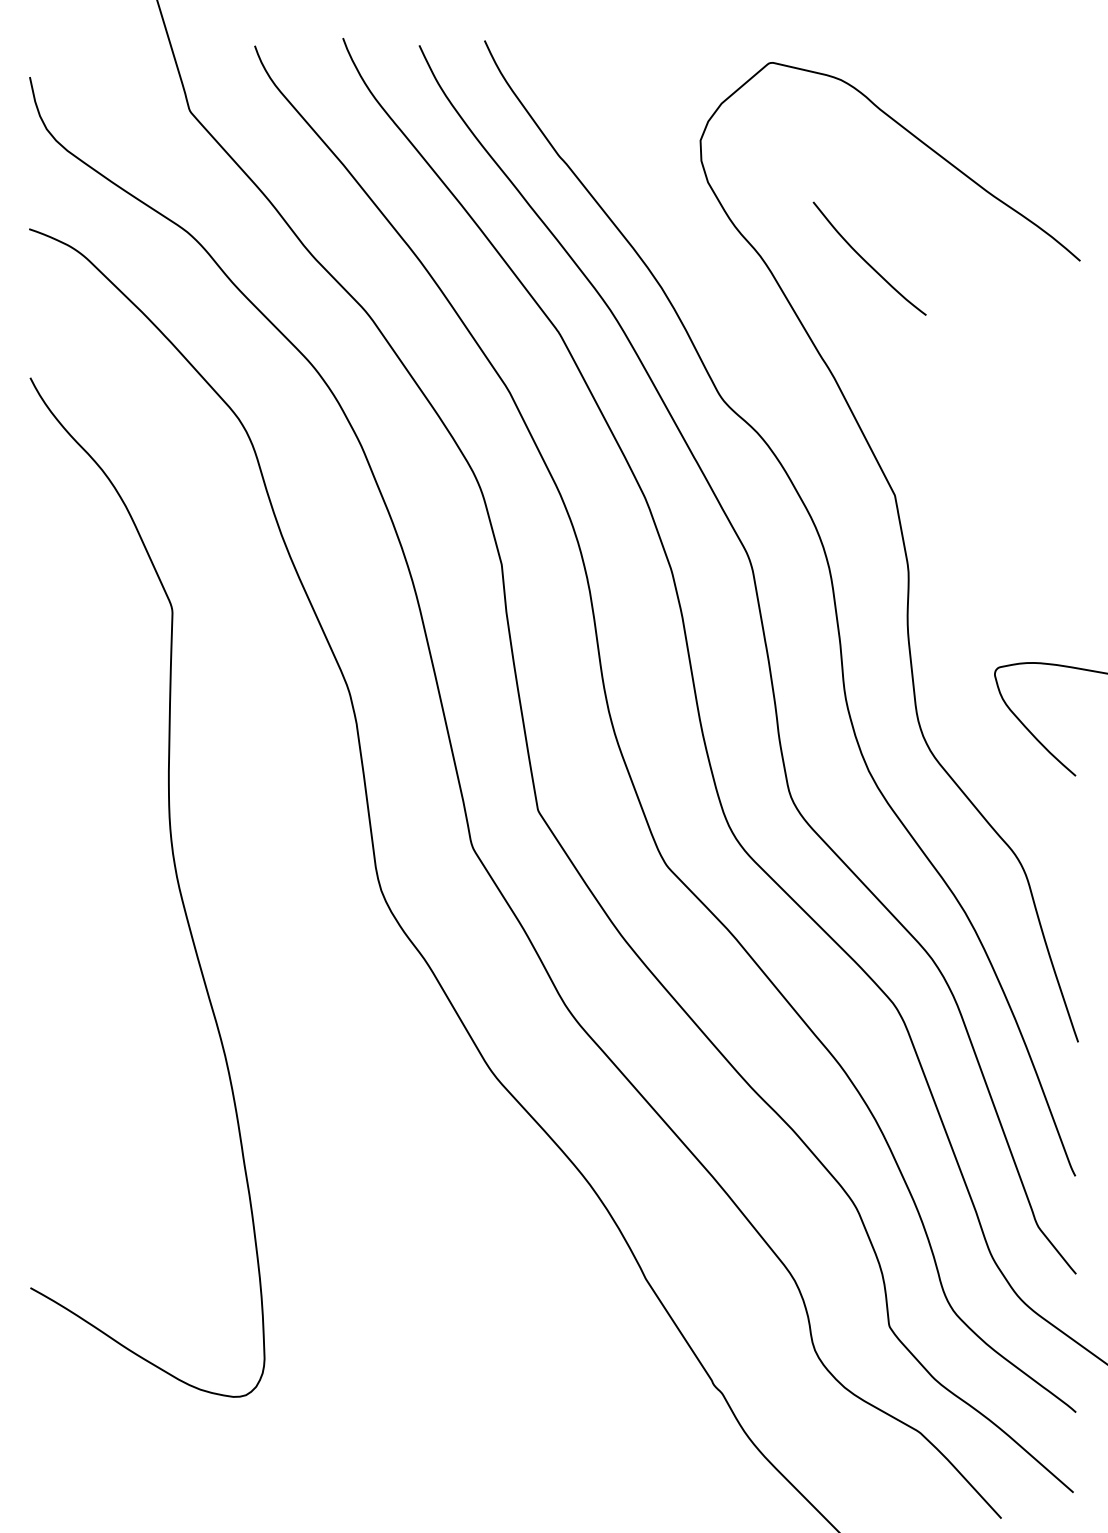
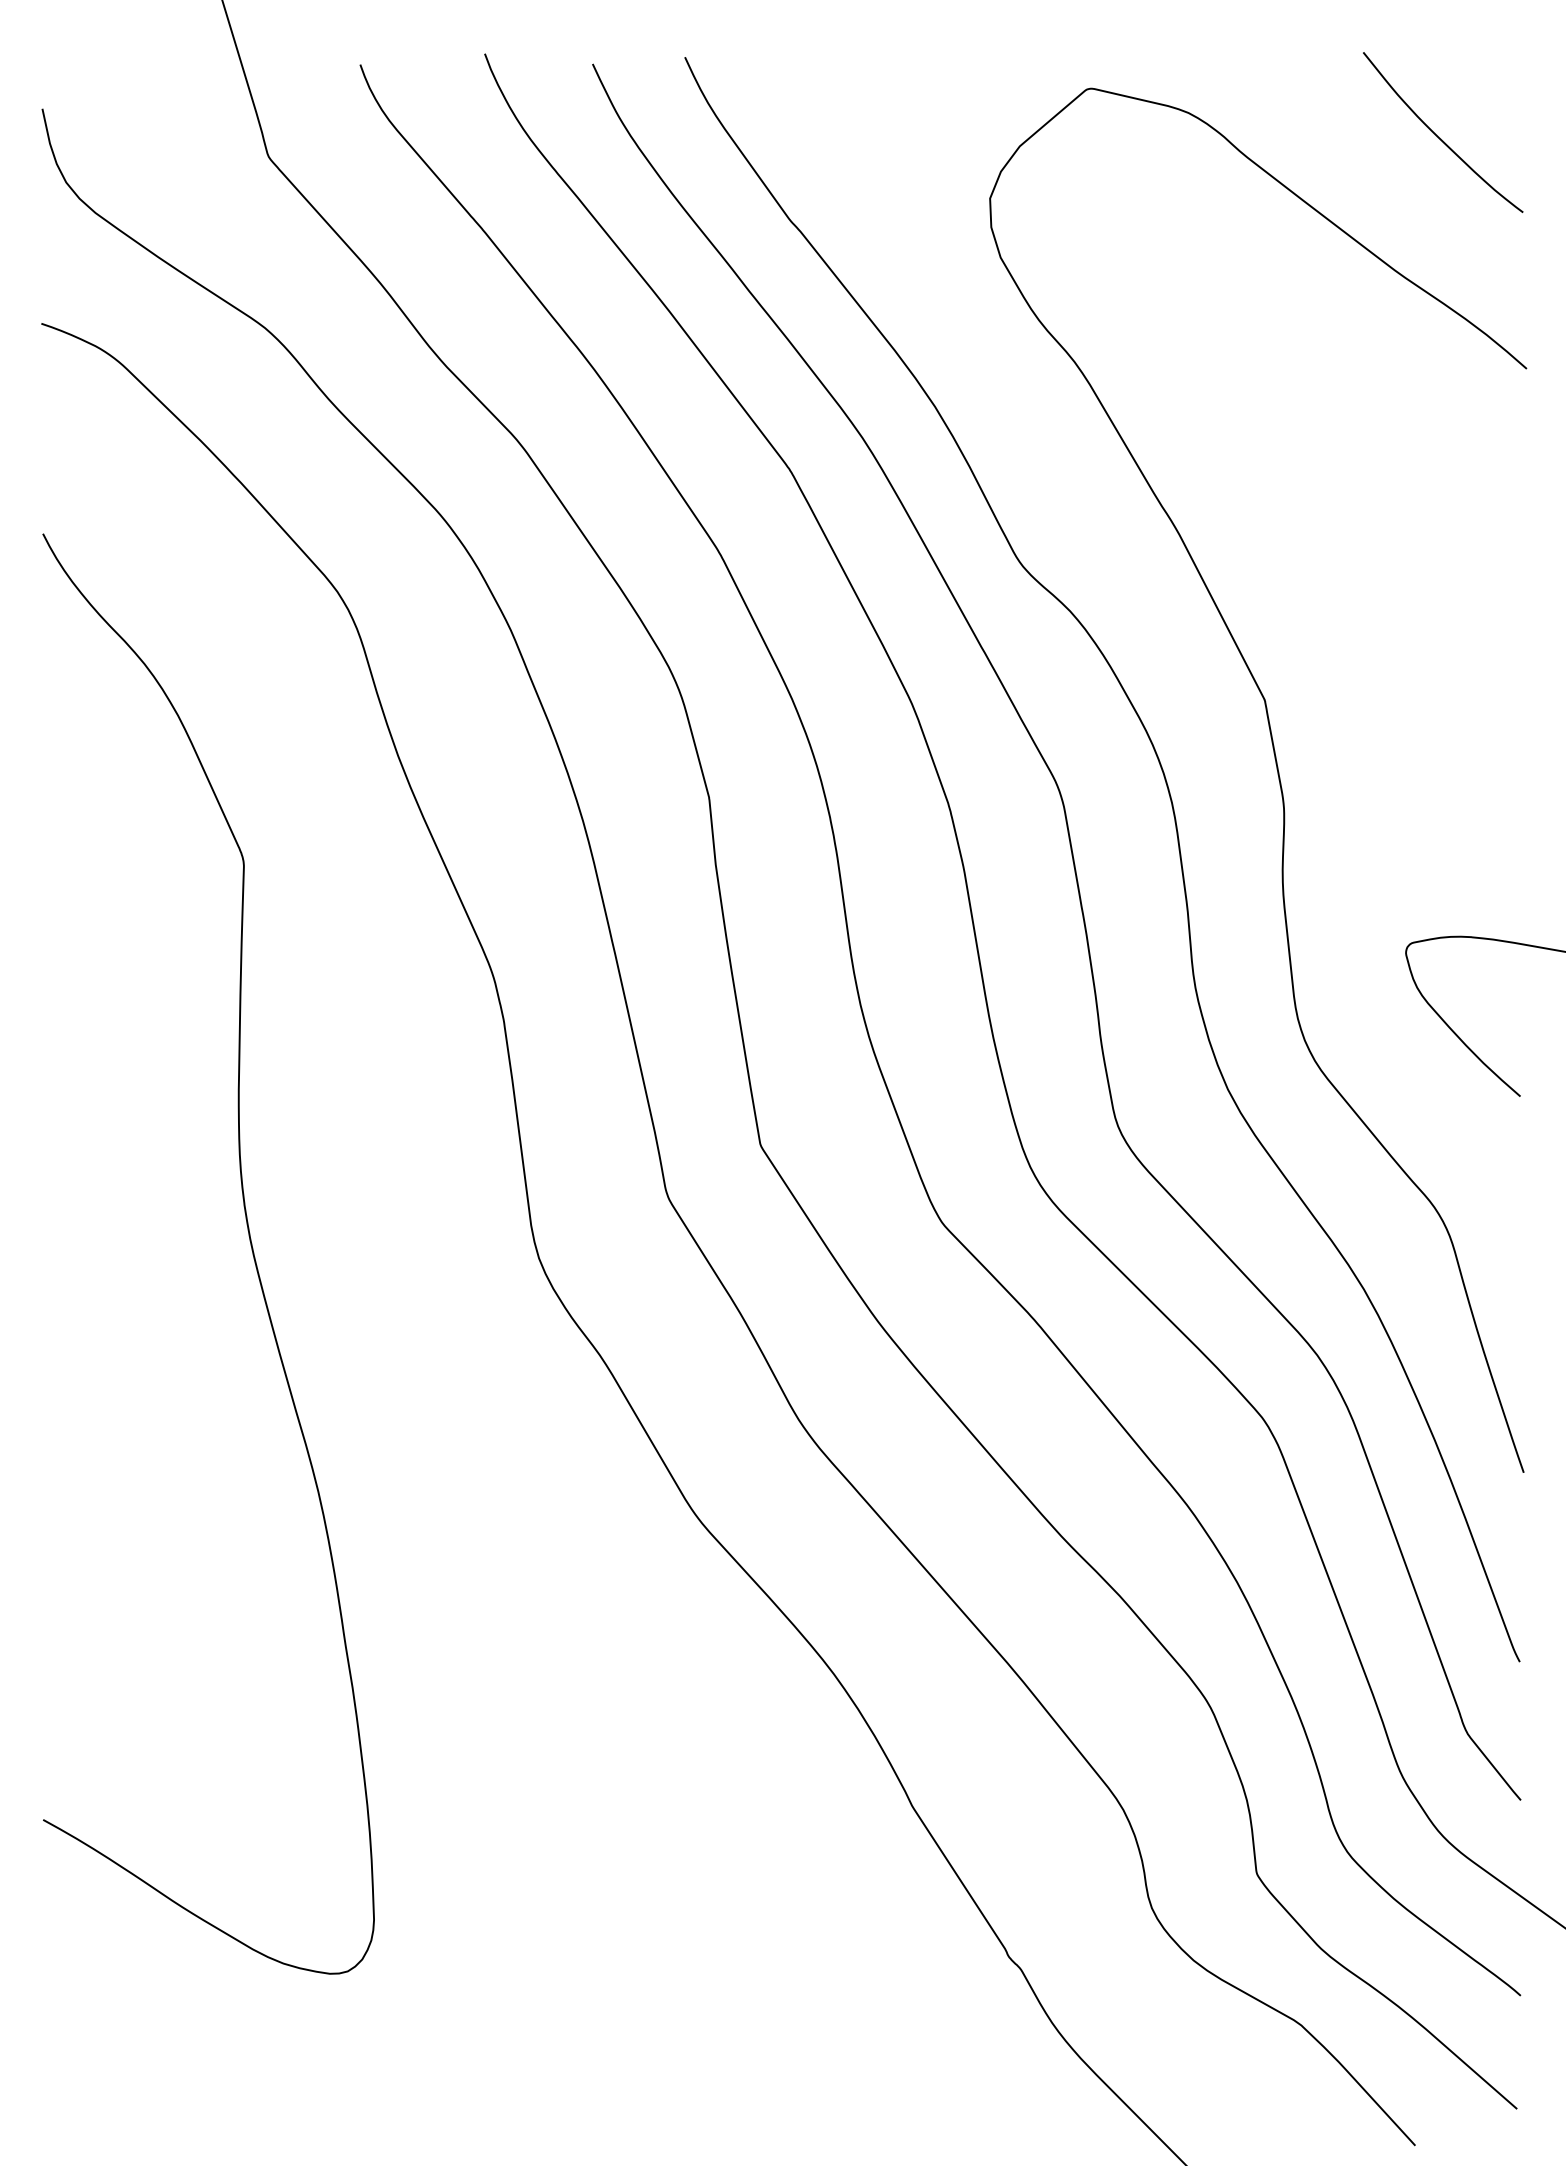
curve: (868, 262) -> (1441, 138), moved

